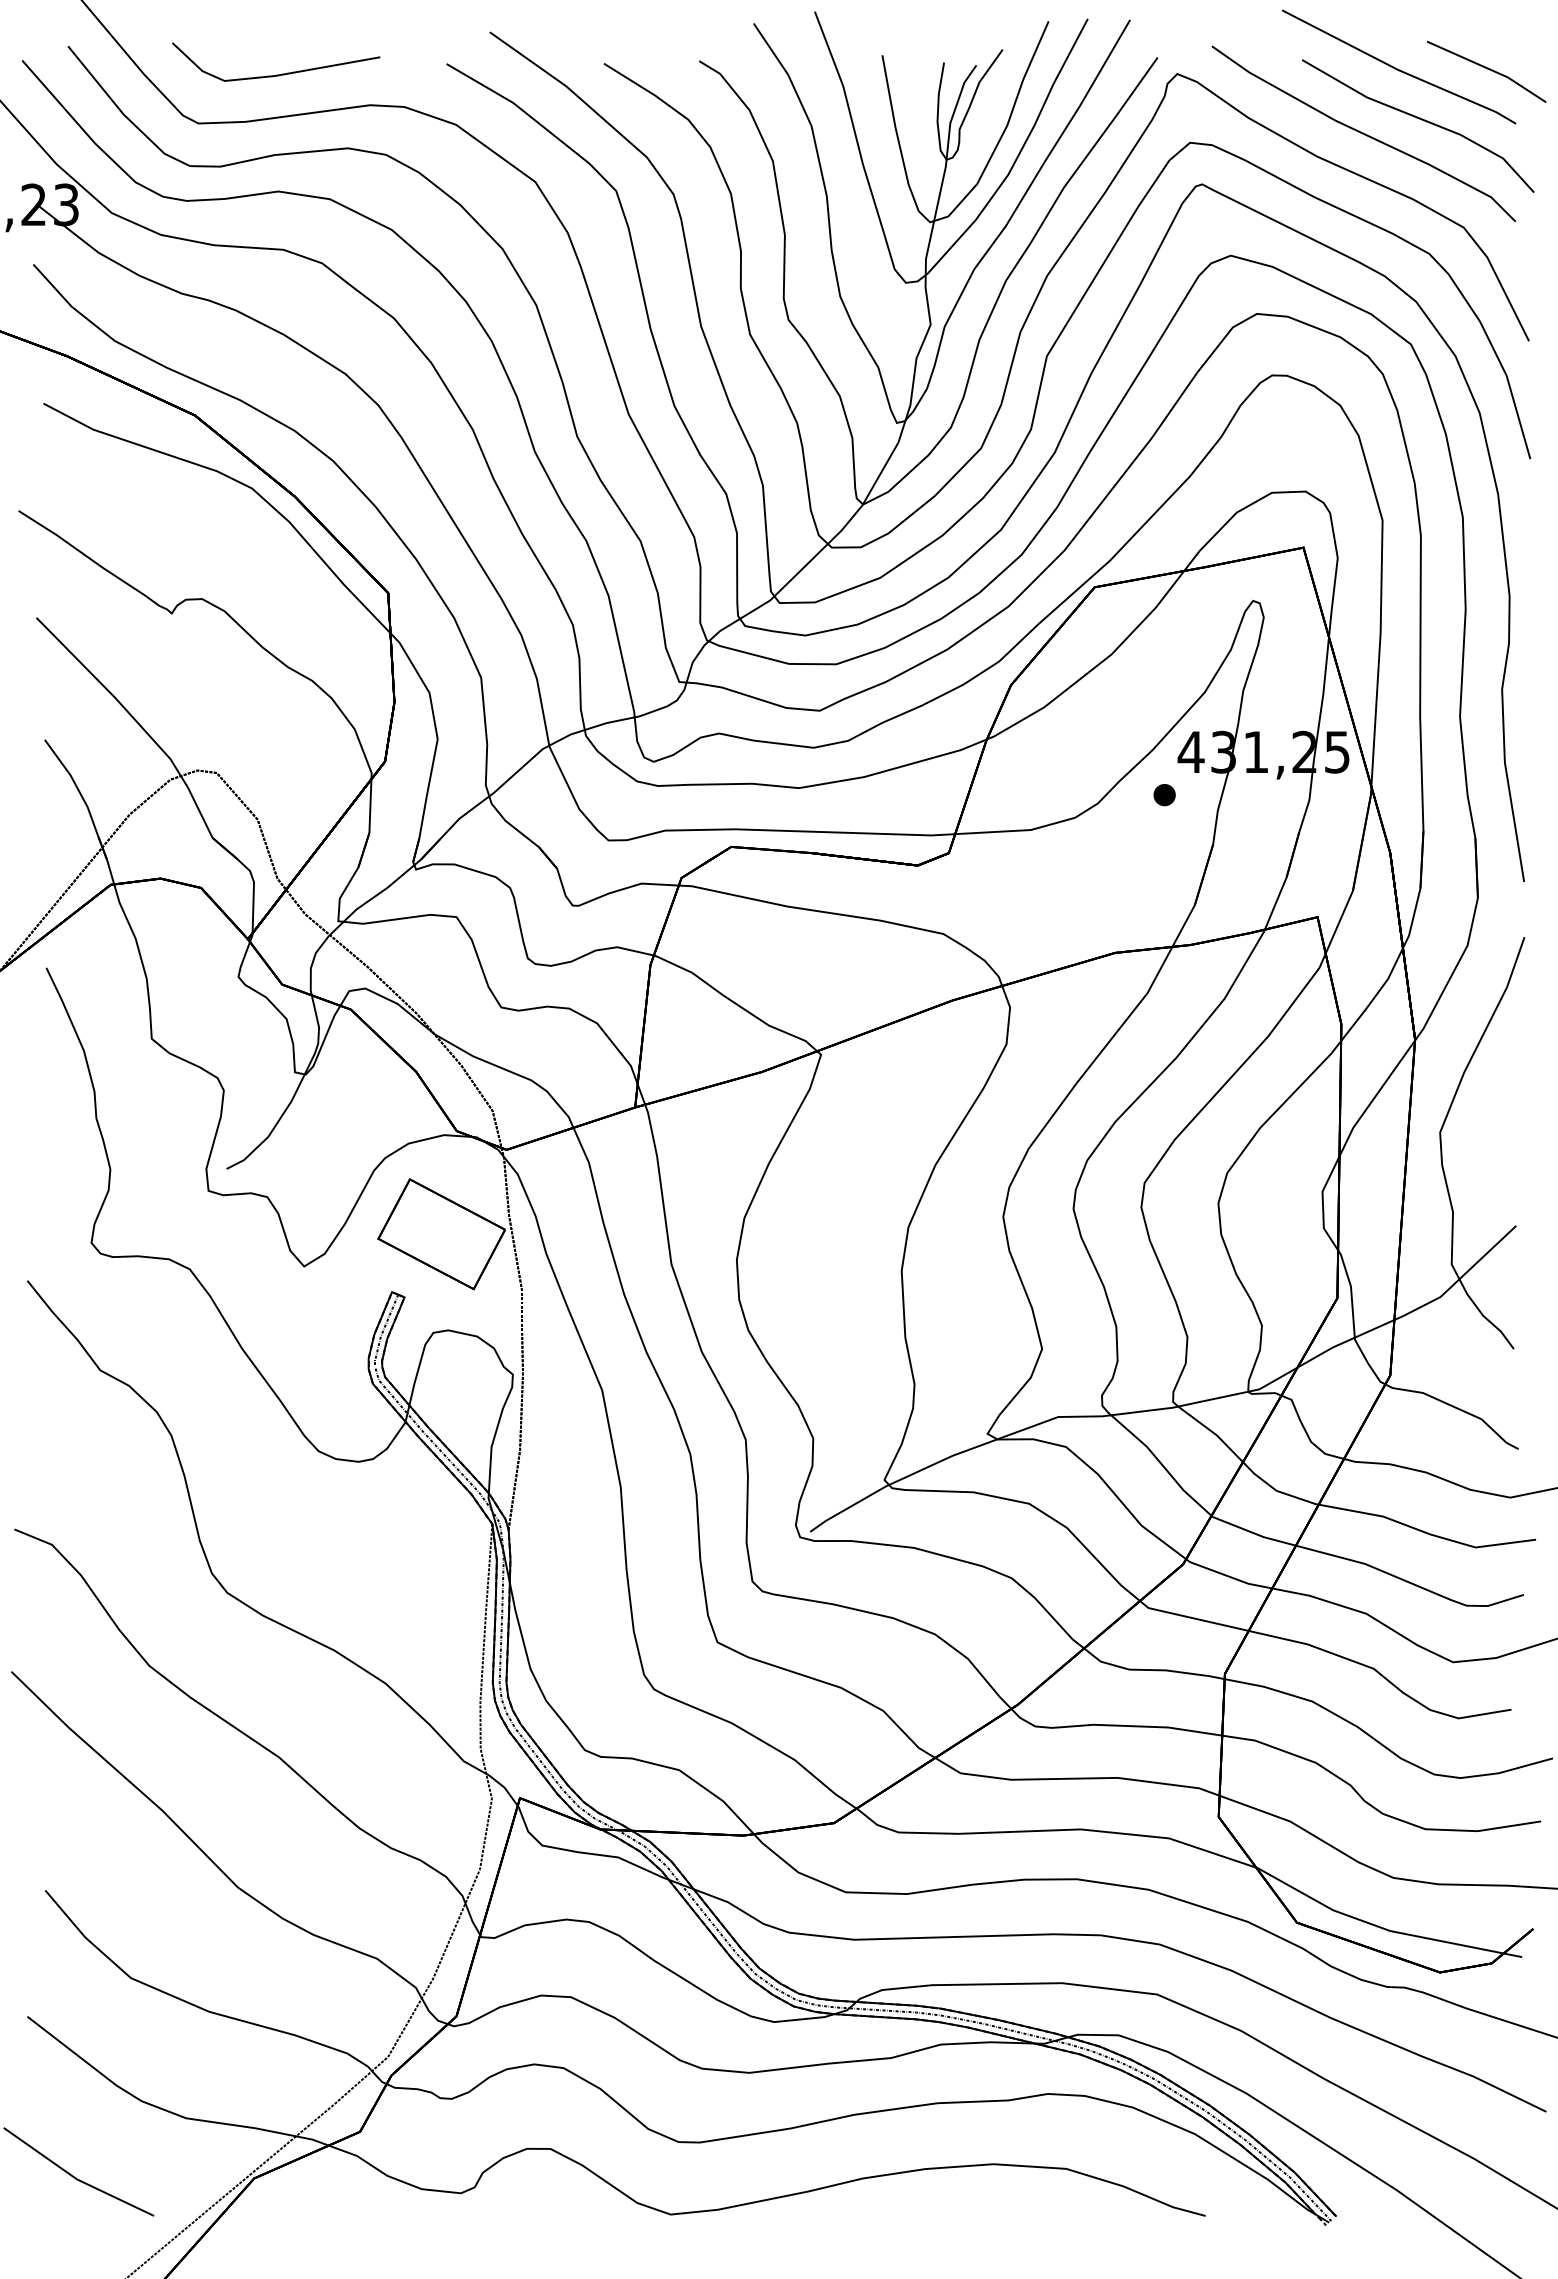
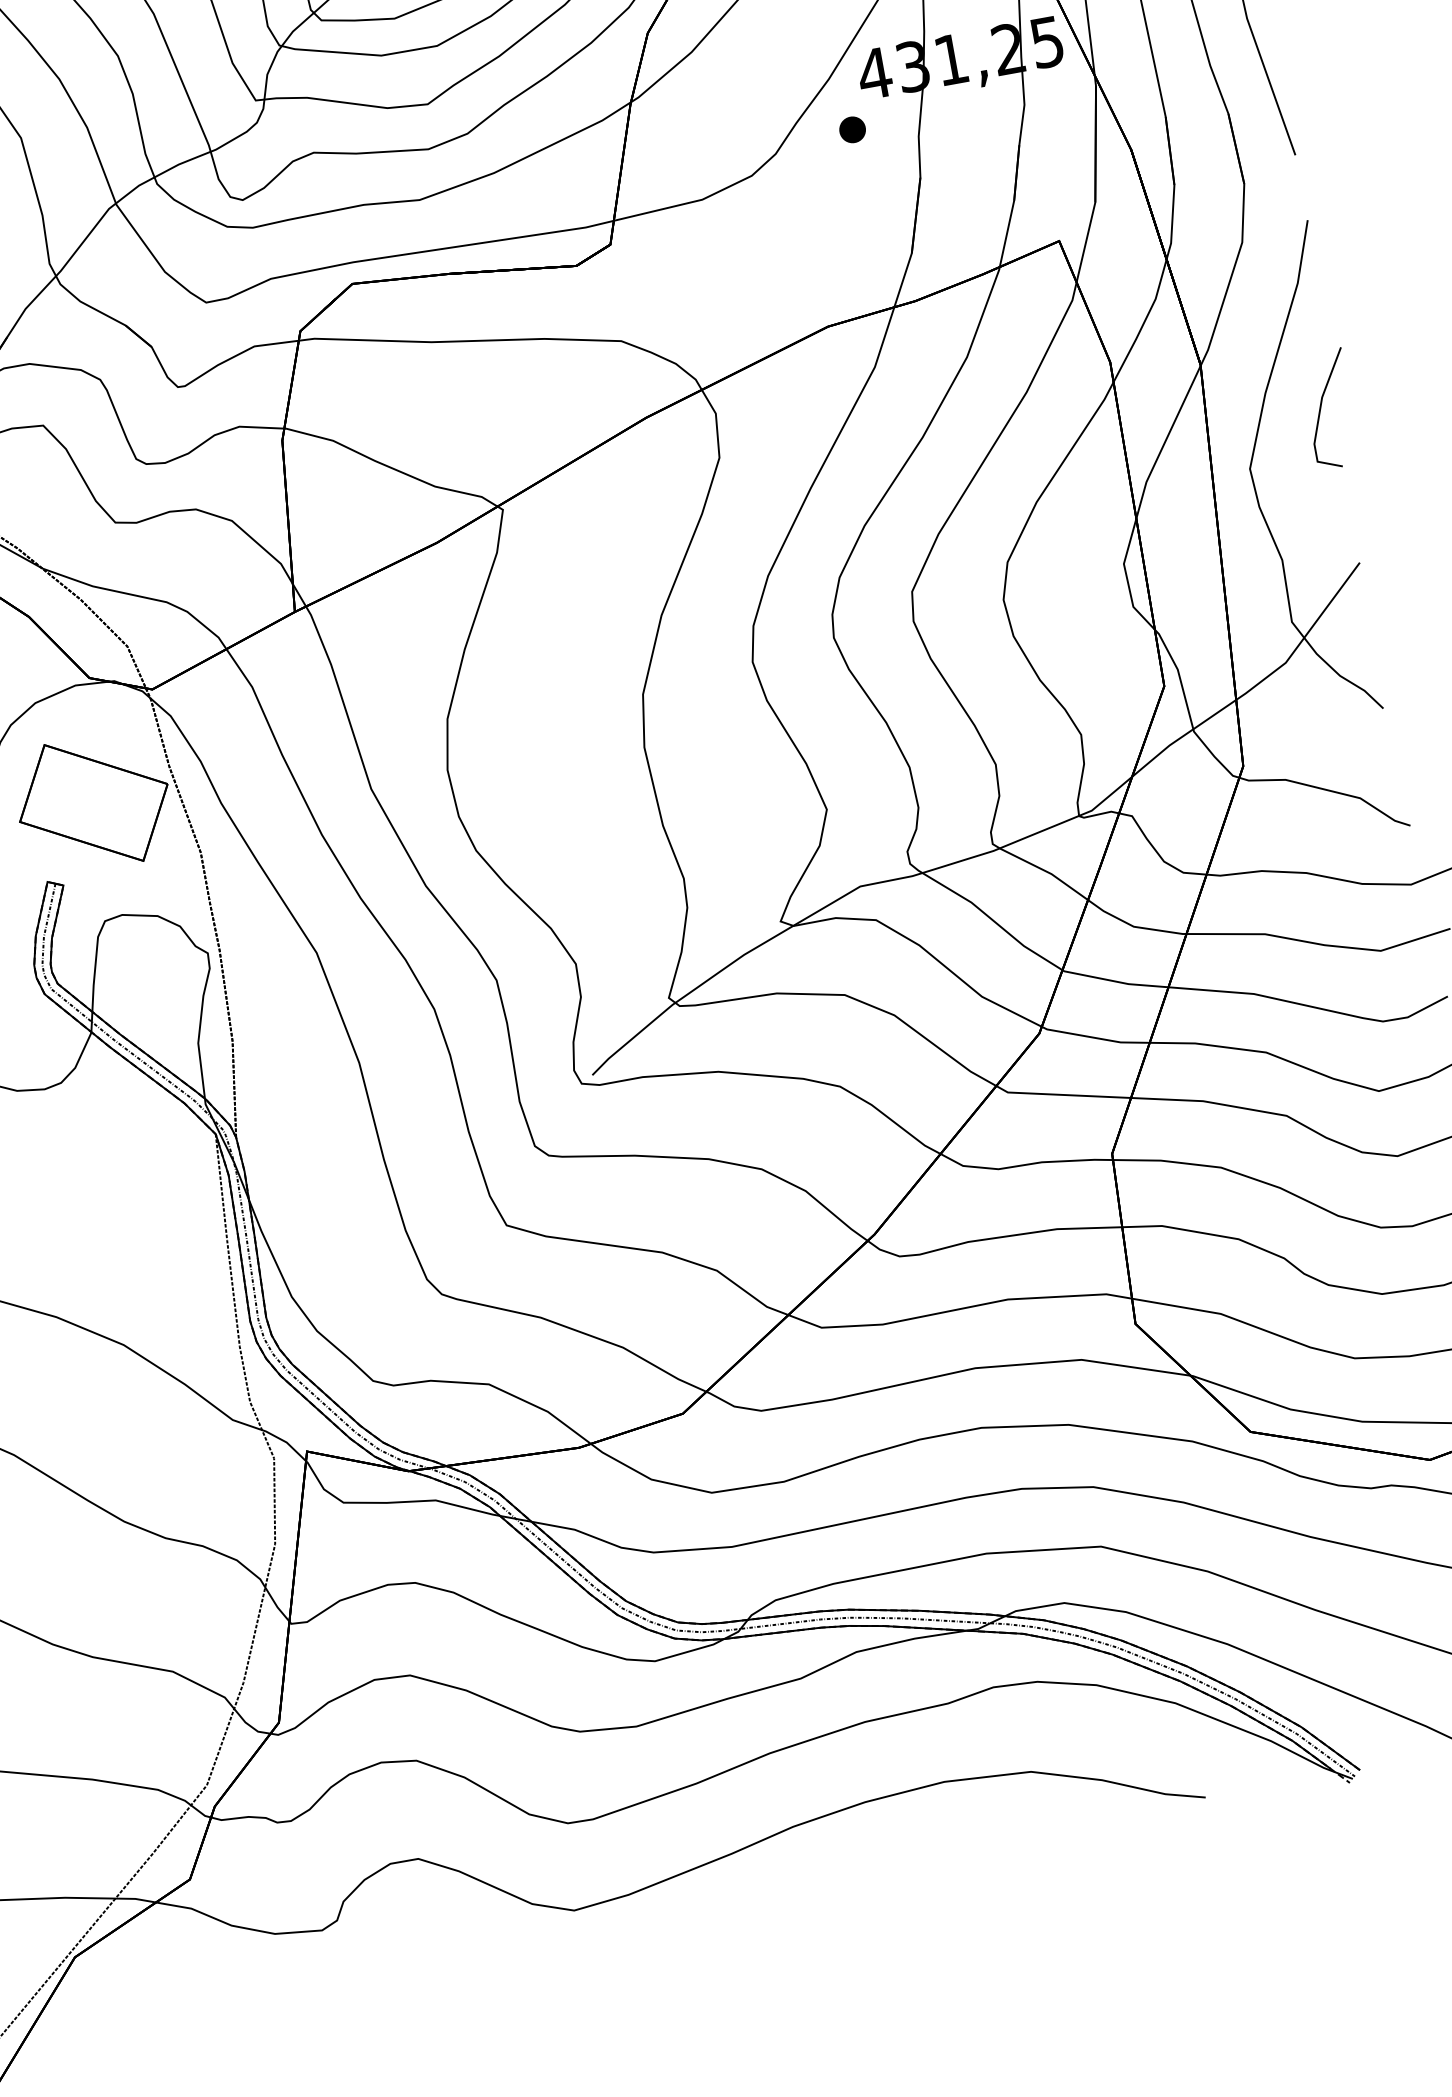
part: (1508, 1092) -> (1322, 407), added

